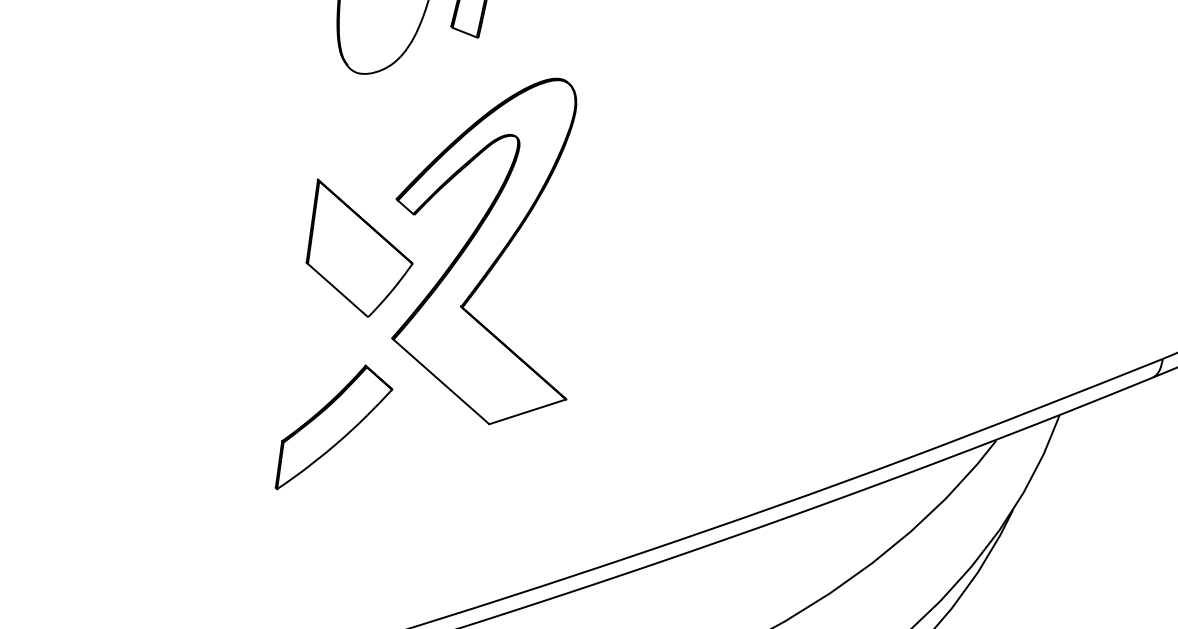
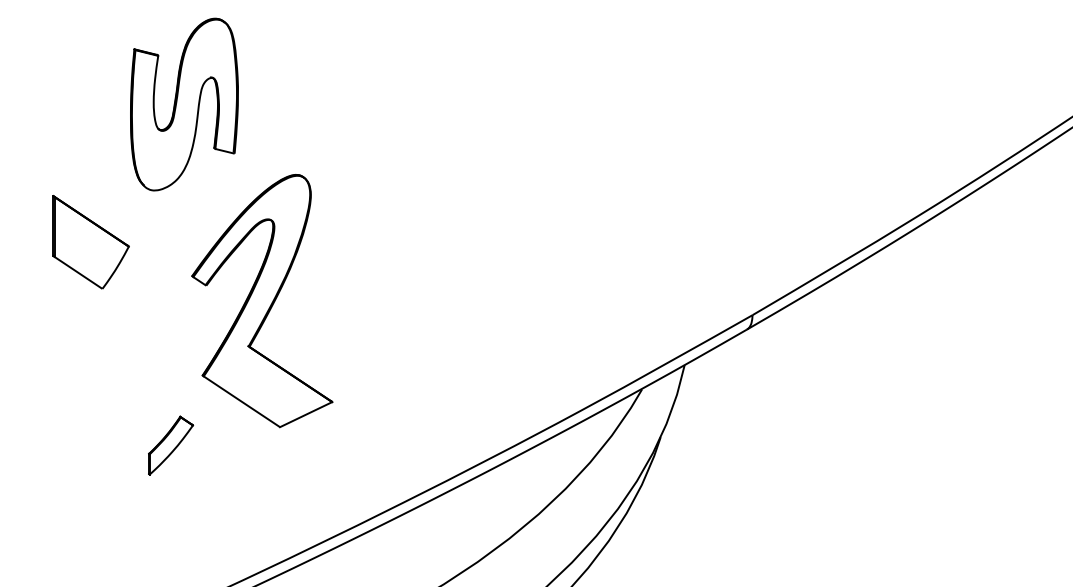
part: (360, 250) -> (90, 242), moved
part: (334, 428) -> (170, 445), size x0.6

